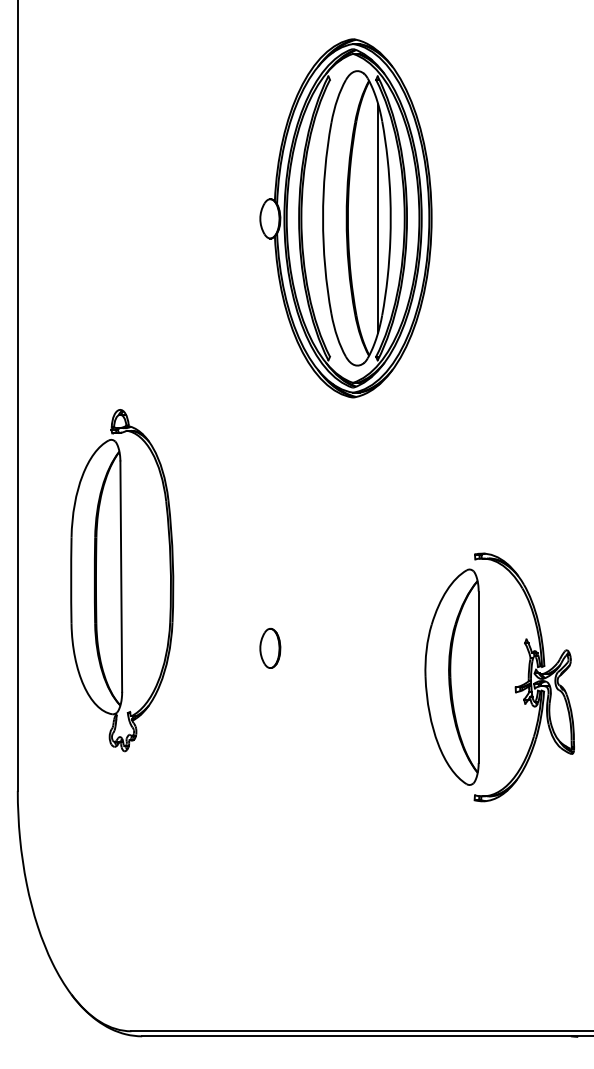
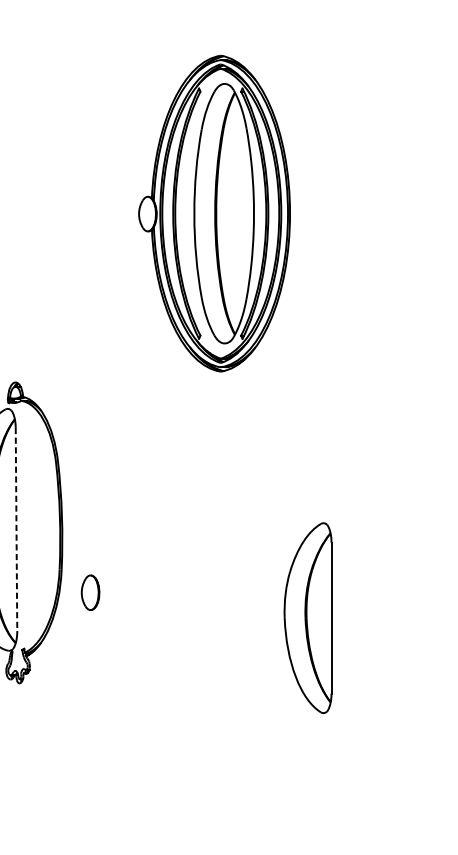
line: (378, 218) -> (243, 213), removed
line: (121, 577) -> (16, 530), solid -> dashed
part: (270, 648) -> (90, 592), moved
part: (523, 677) -> (371, 618), removed

